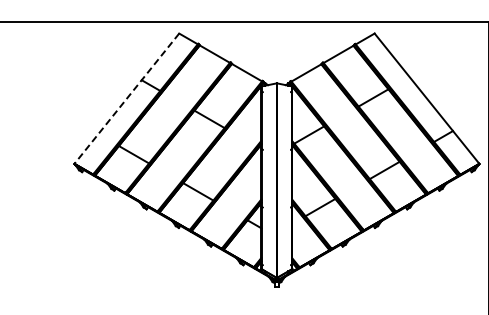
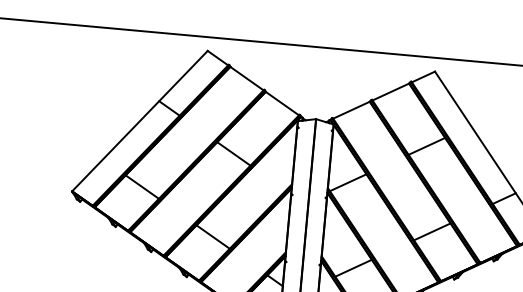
line: (126, 98) -> (139, 120), dashed -> solid

